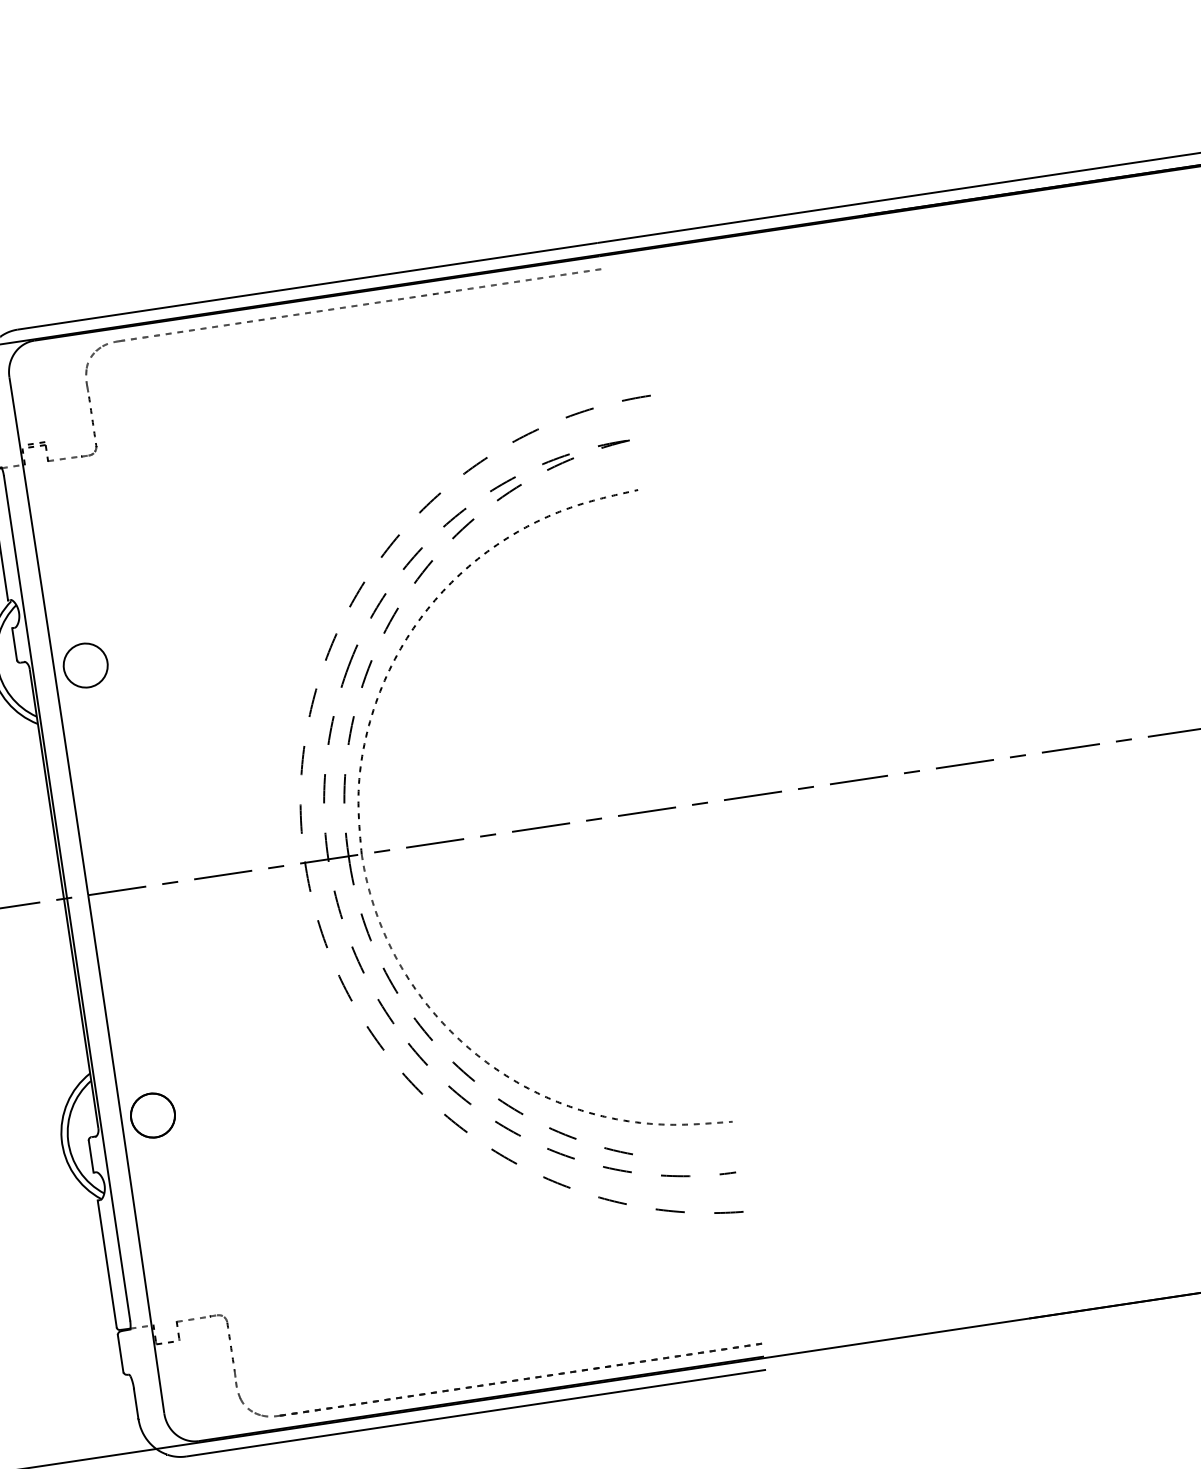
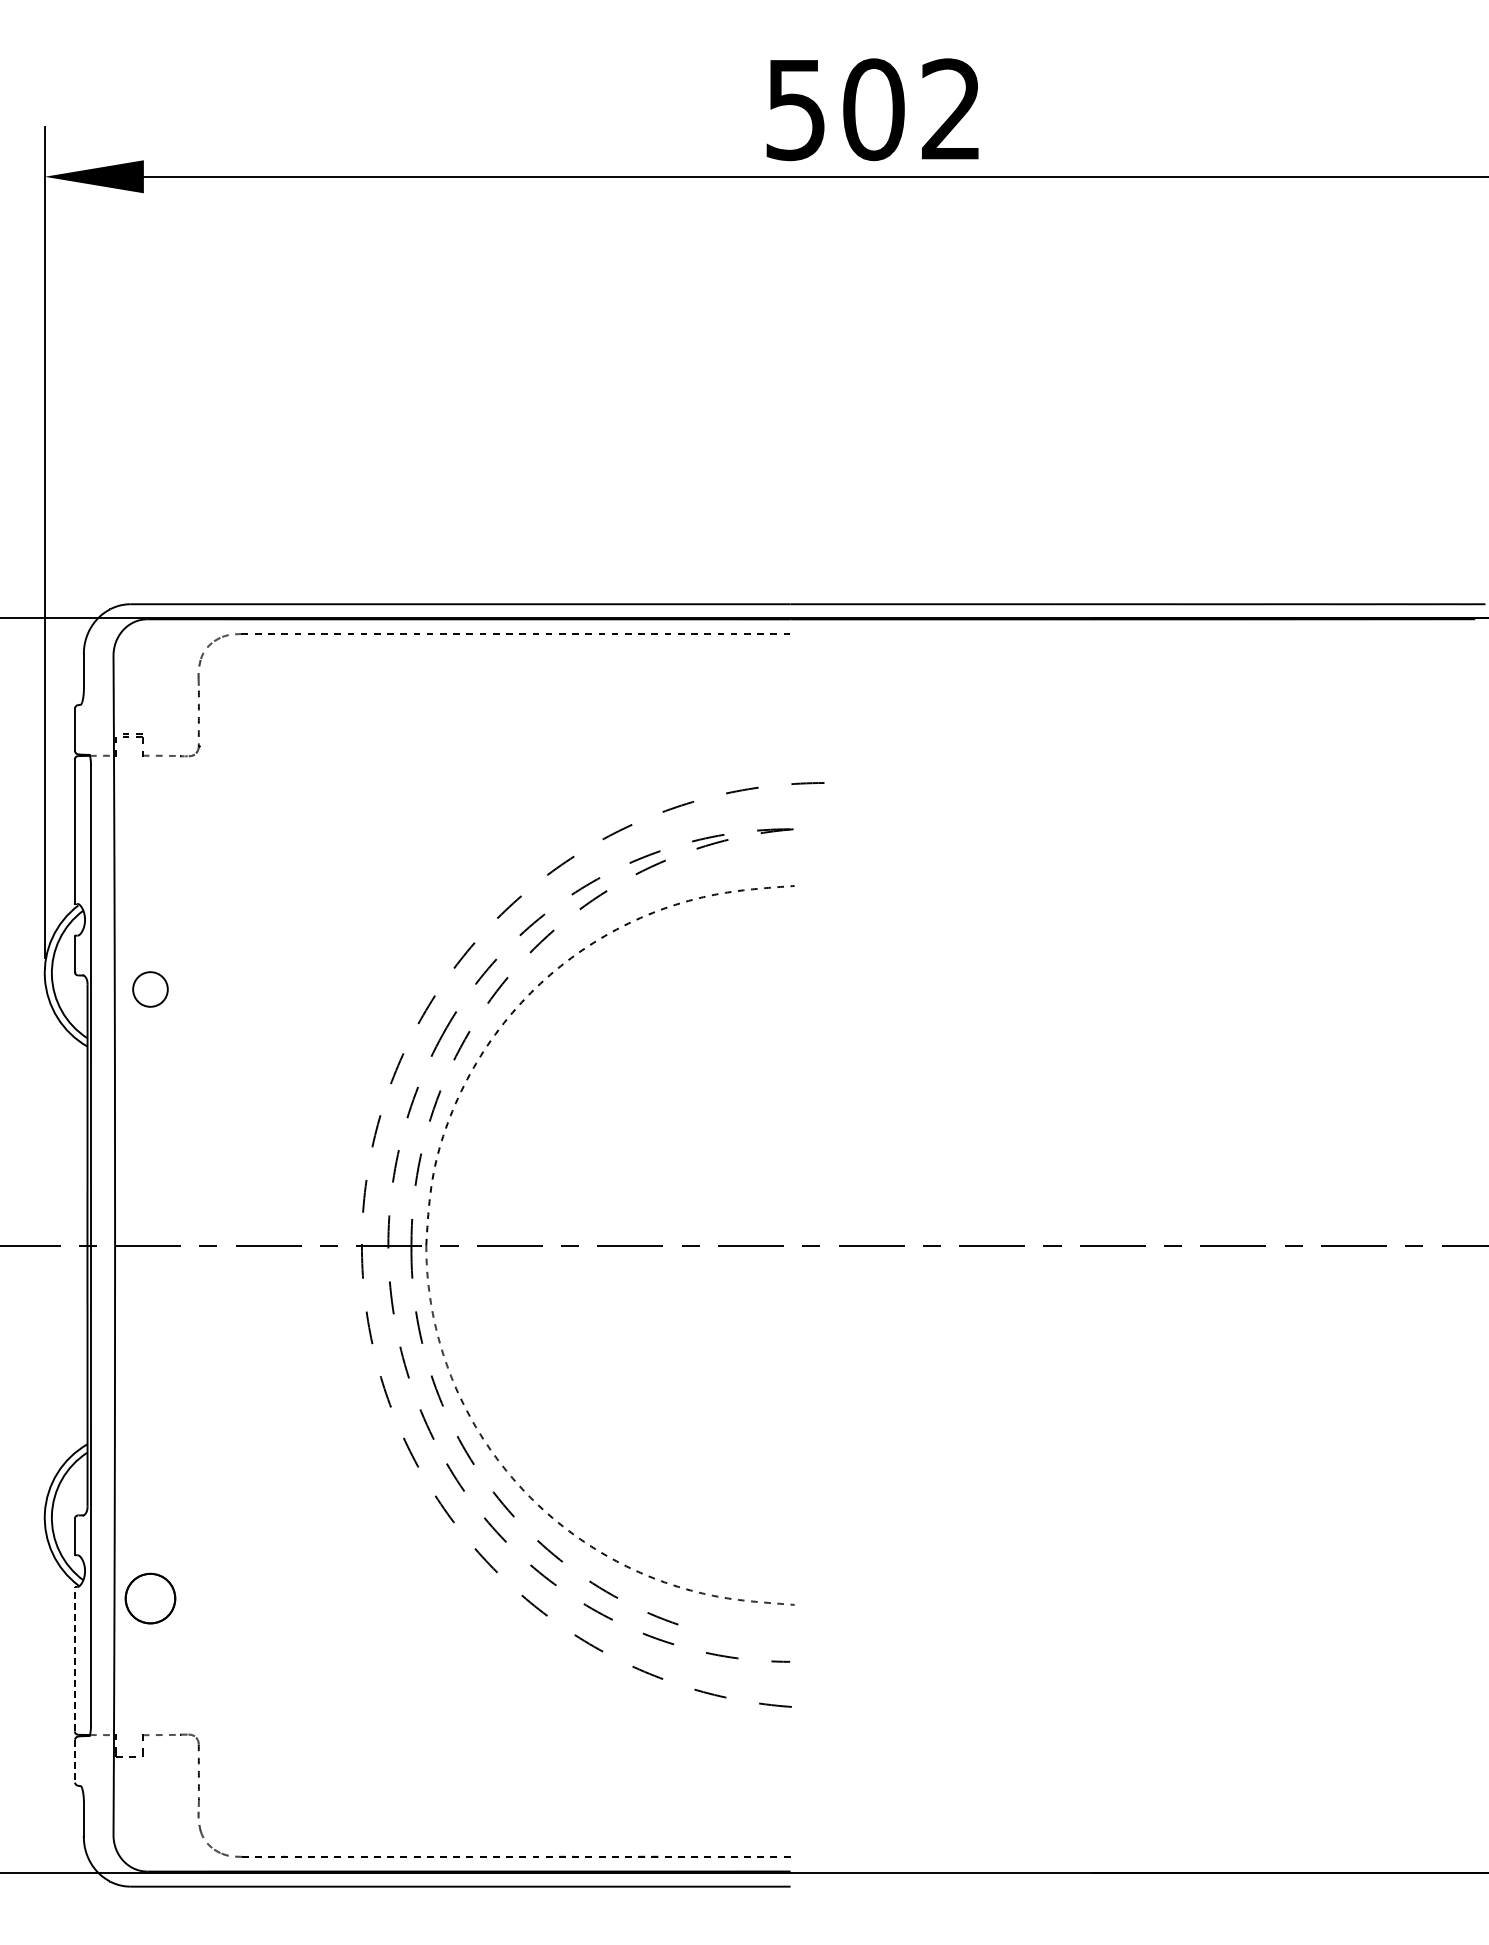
circle: (85, 665) -> (150, 989), size x0.7
part: (152, 1115) -> (150, 1598), moved
line: (106, 1263) -> (74, 1658), solid -> dashed
line: (120, 1353) -> (74, 1761), solid -> dashed

